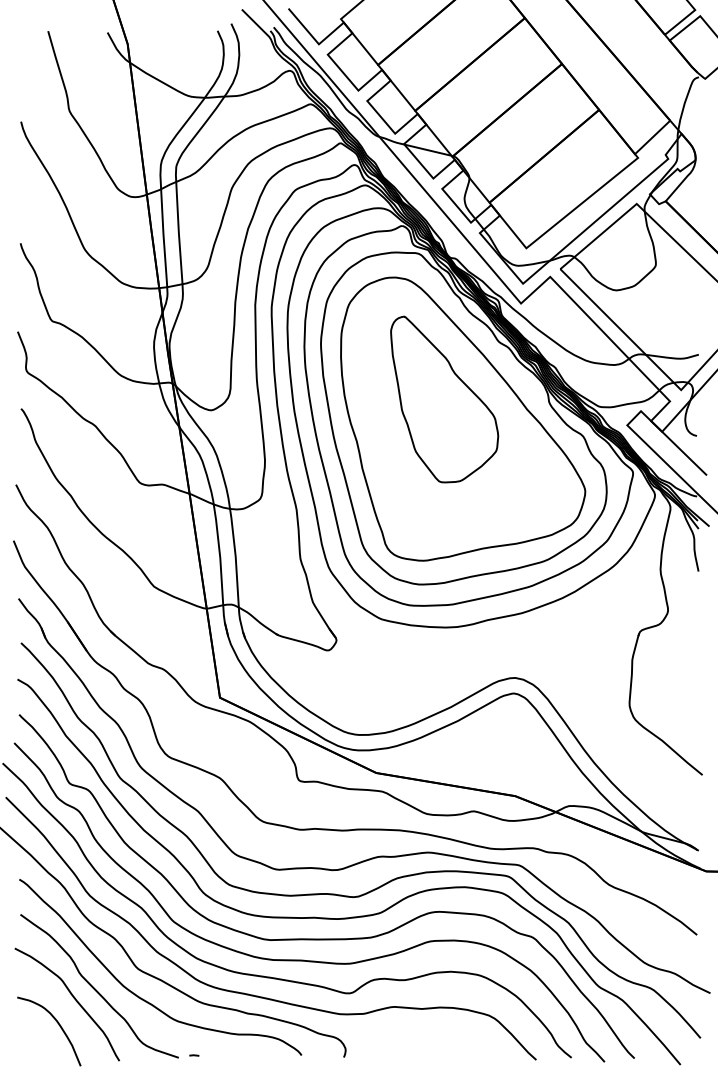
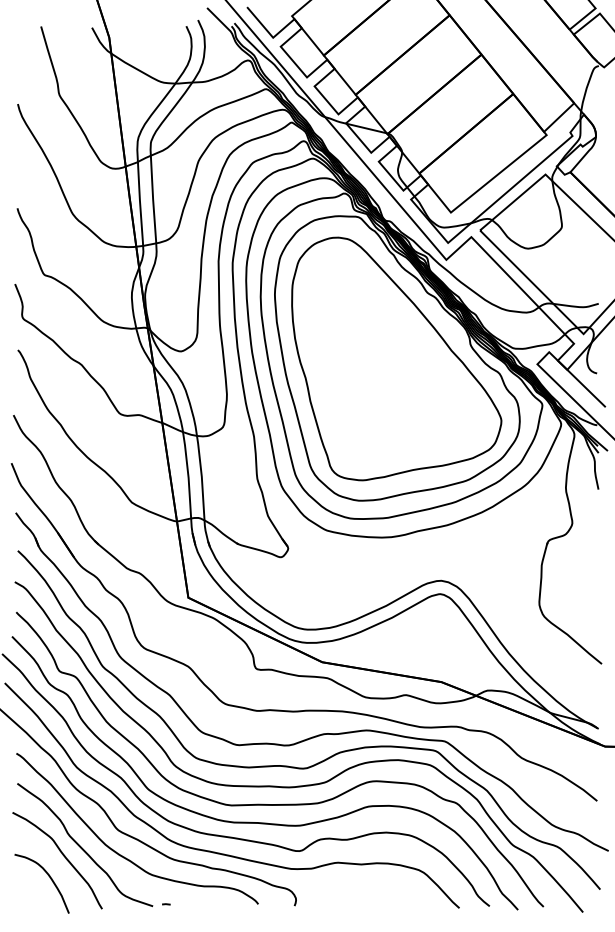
part: (444, 399) -> (380, 342), removed

